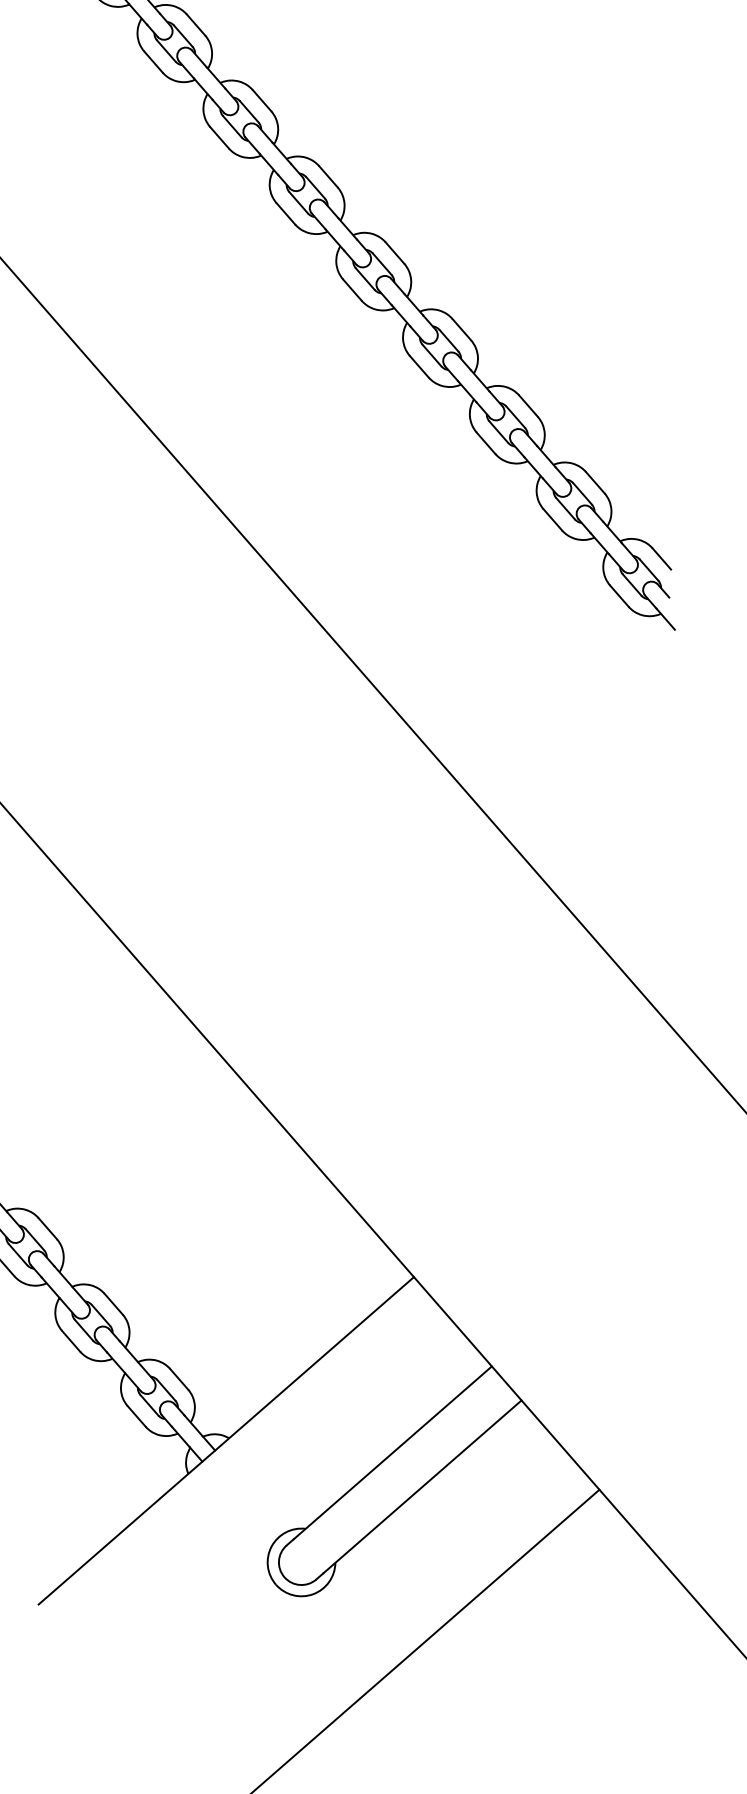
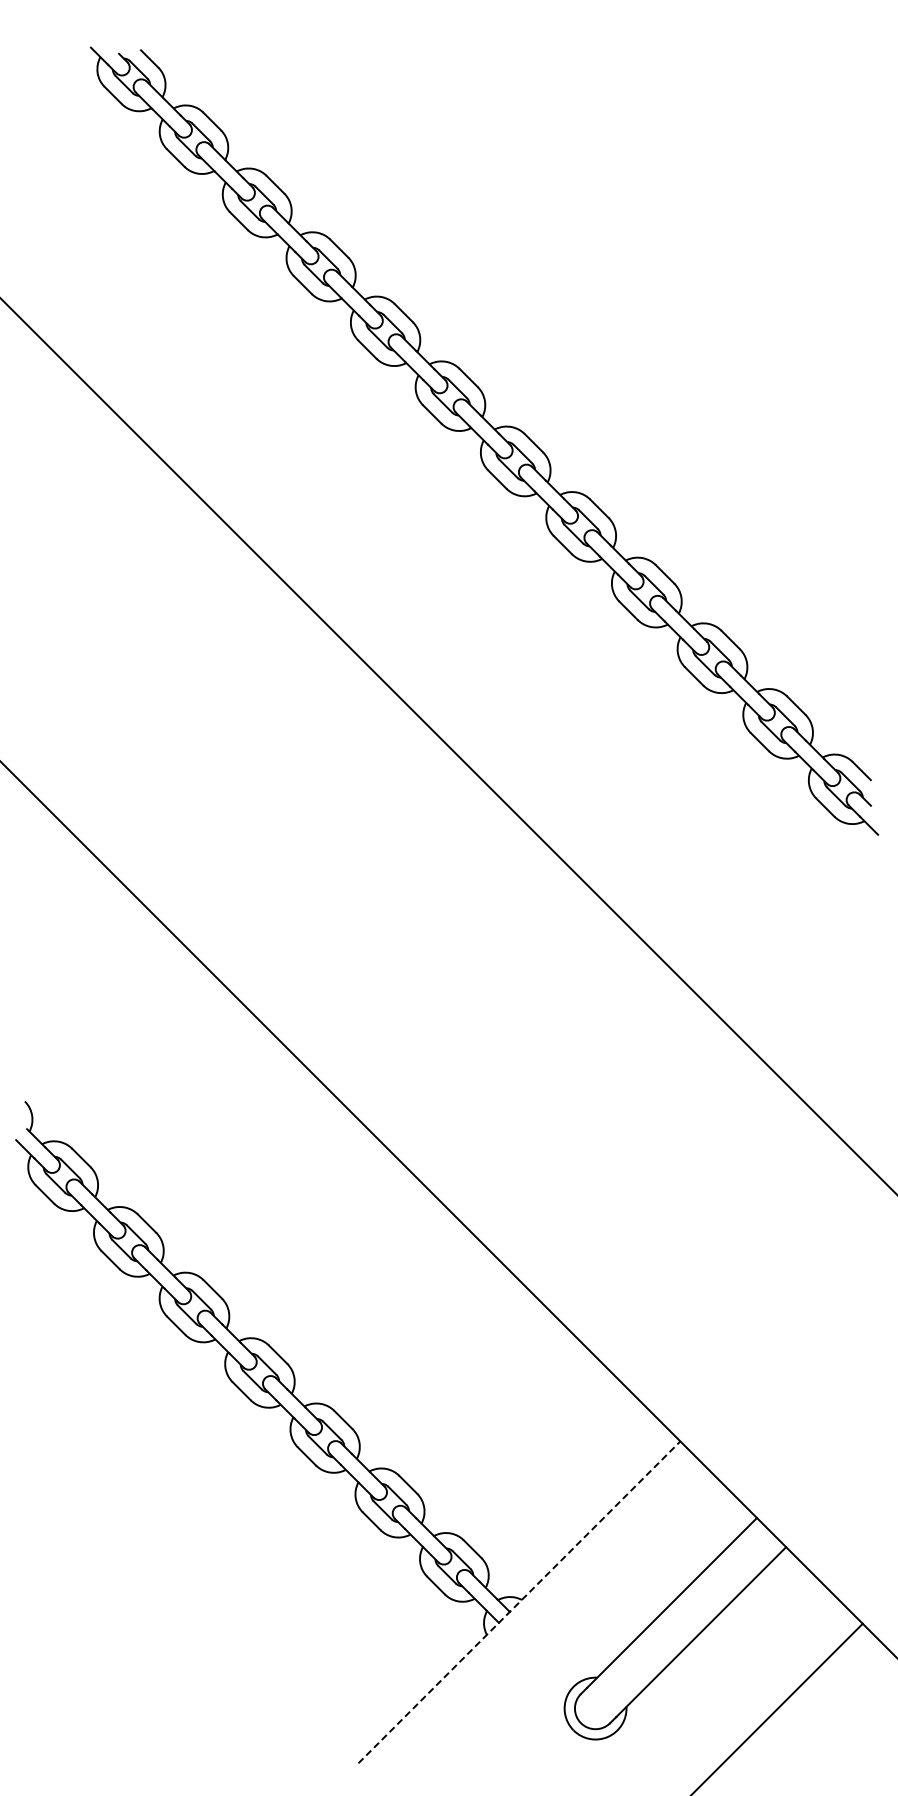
line: (226, 1440) -> (519, 1602), solid -> dashed

